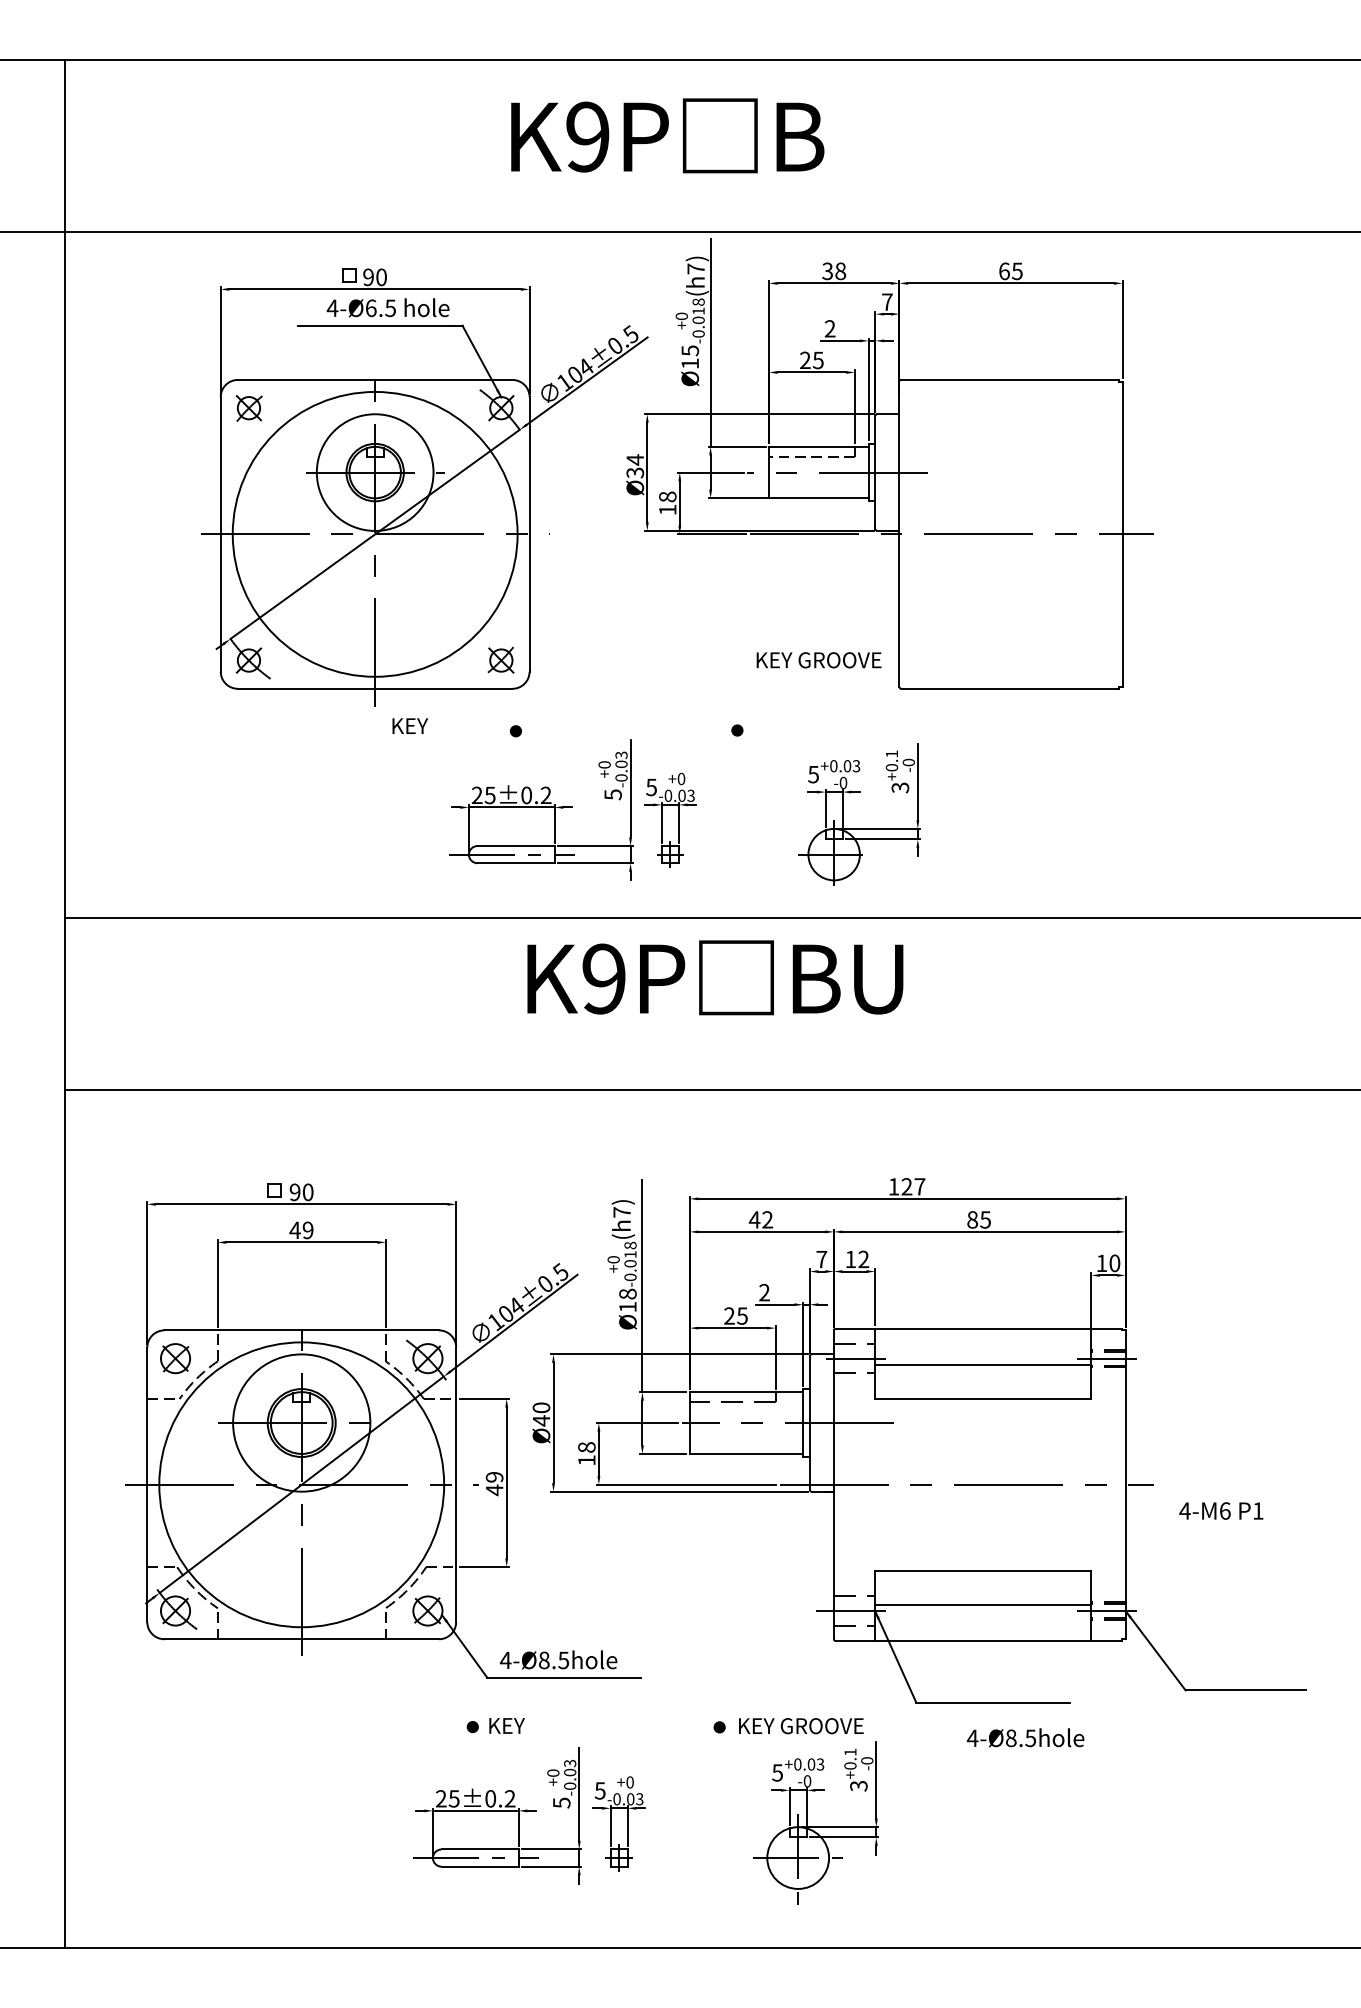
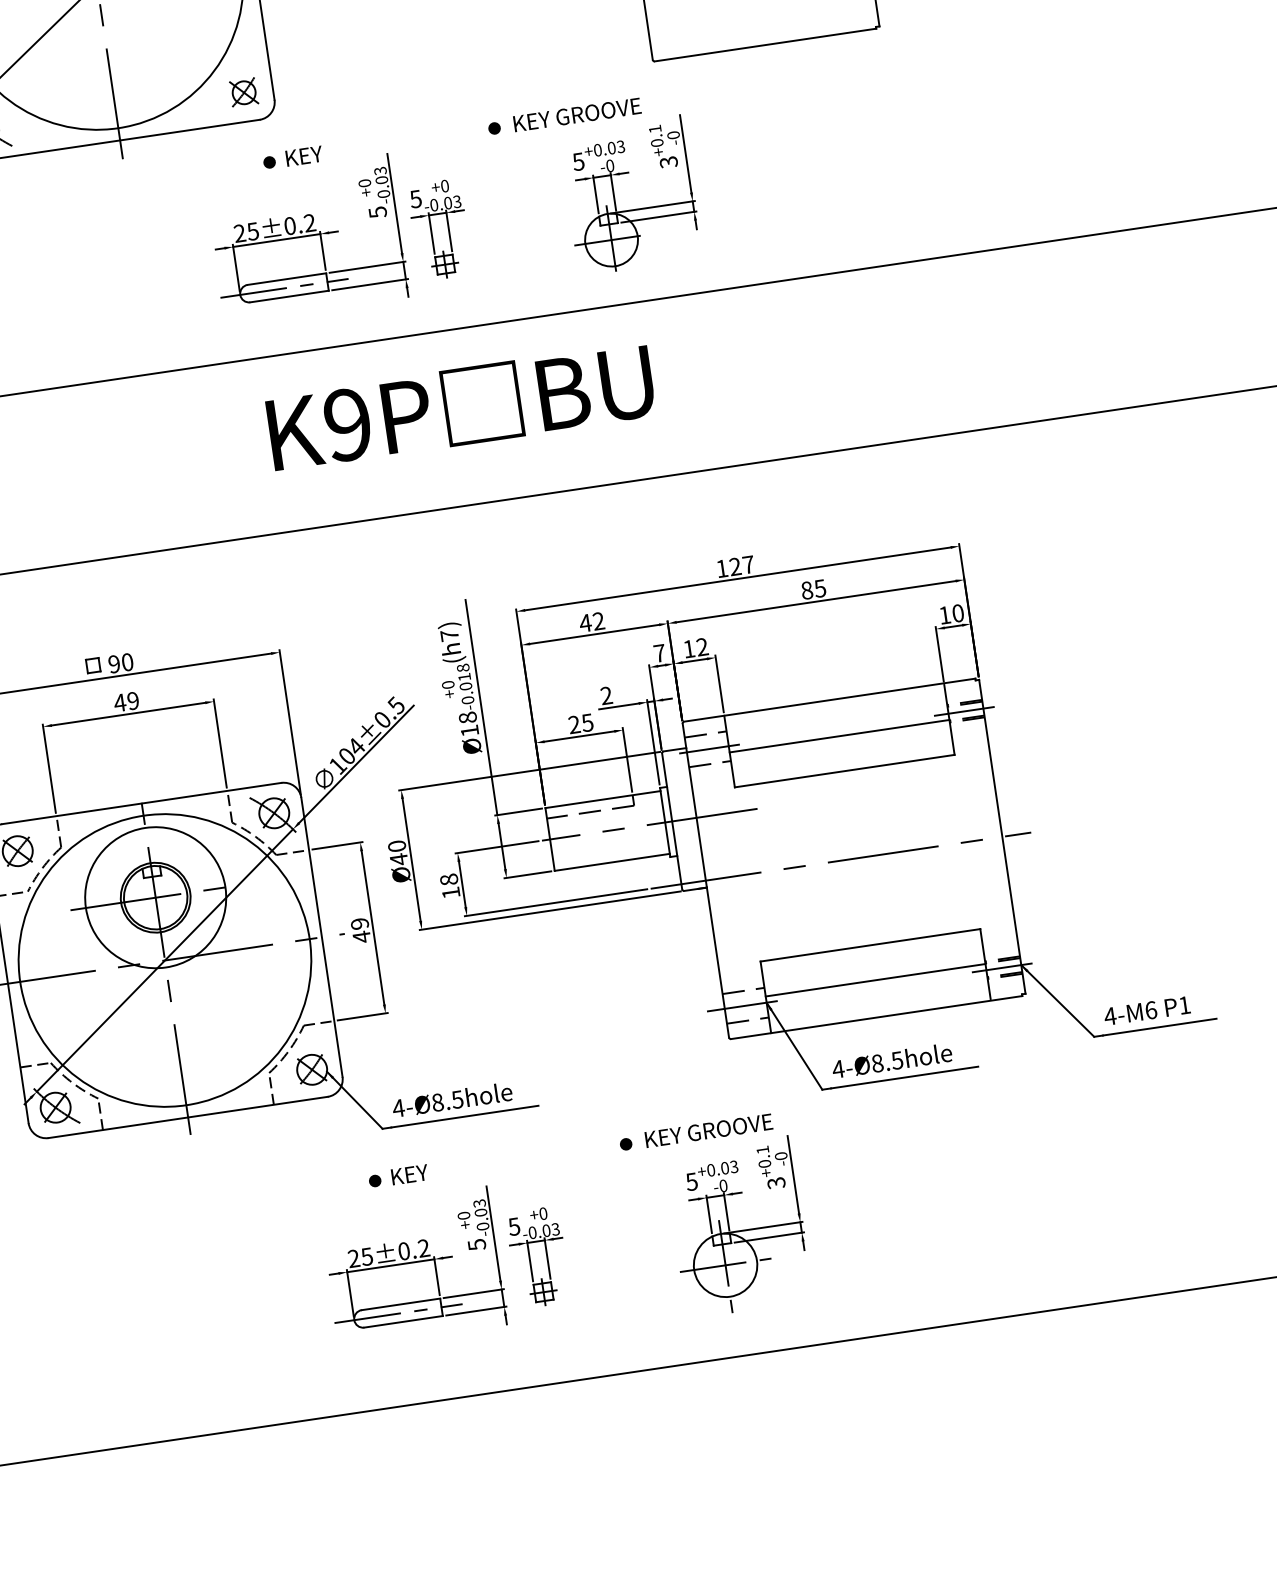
text: (818, 660) -> (576, 115), moved
text: (410, 725) -> (304, 155), moved
text: (715, 977) -> (460, 406), moved
text: (1221, 1510) -> (1147, 1010), moved
text: (1025, 1737) -> (891, 1060), moved

